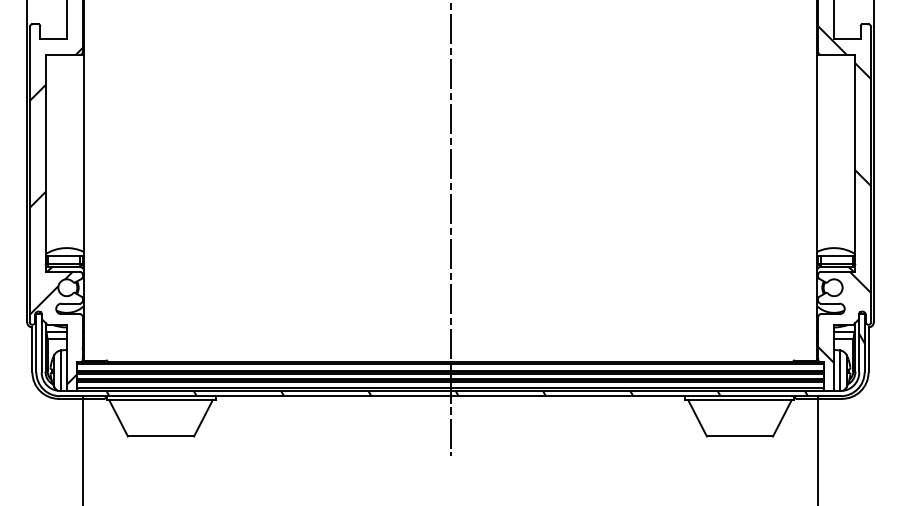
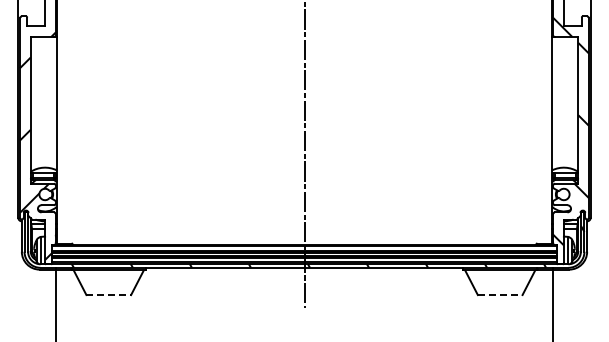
line: (162, 437) -> (109, 295), solid -> dashed
line: (740, 437) -> (500, 295), solid -> dashed

